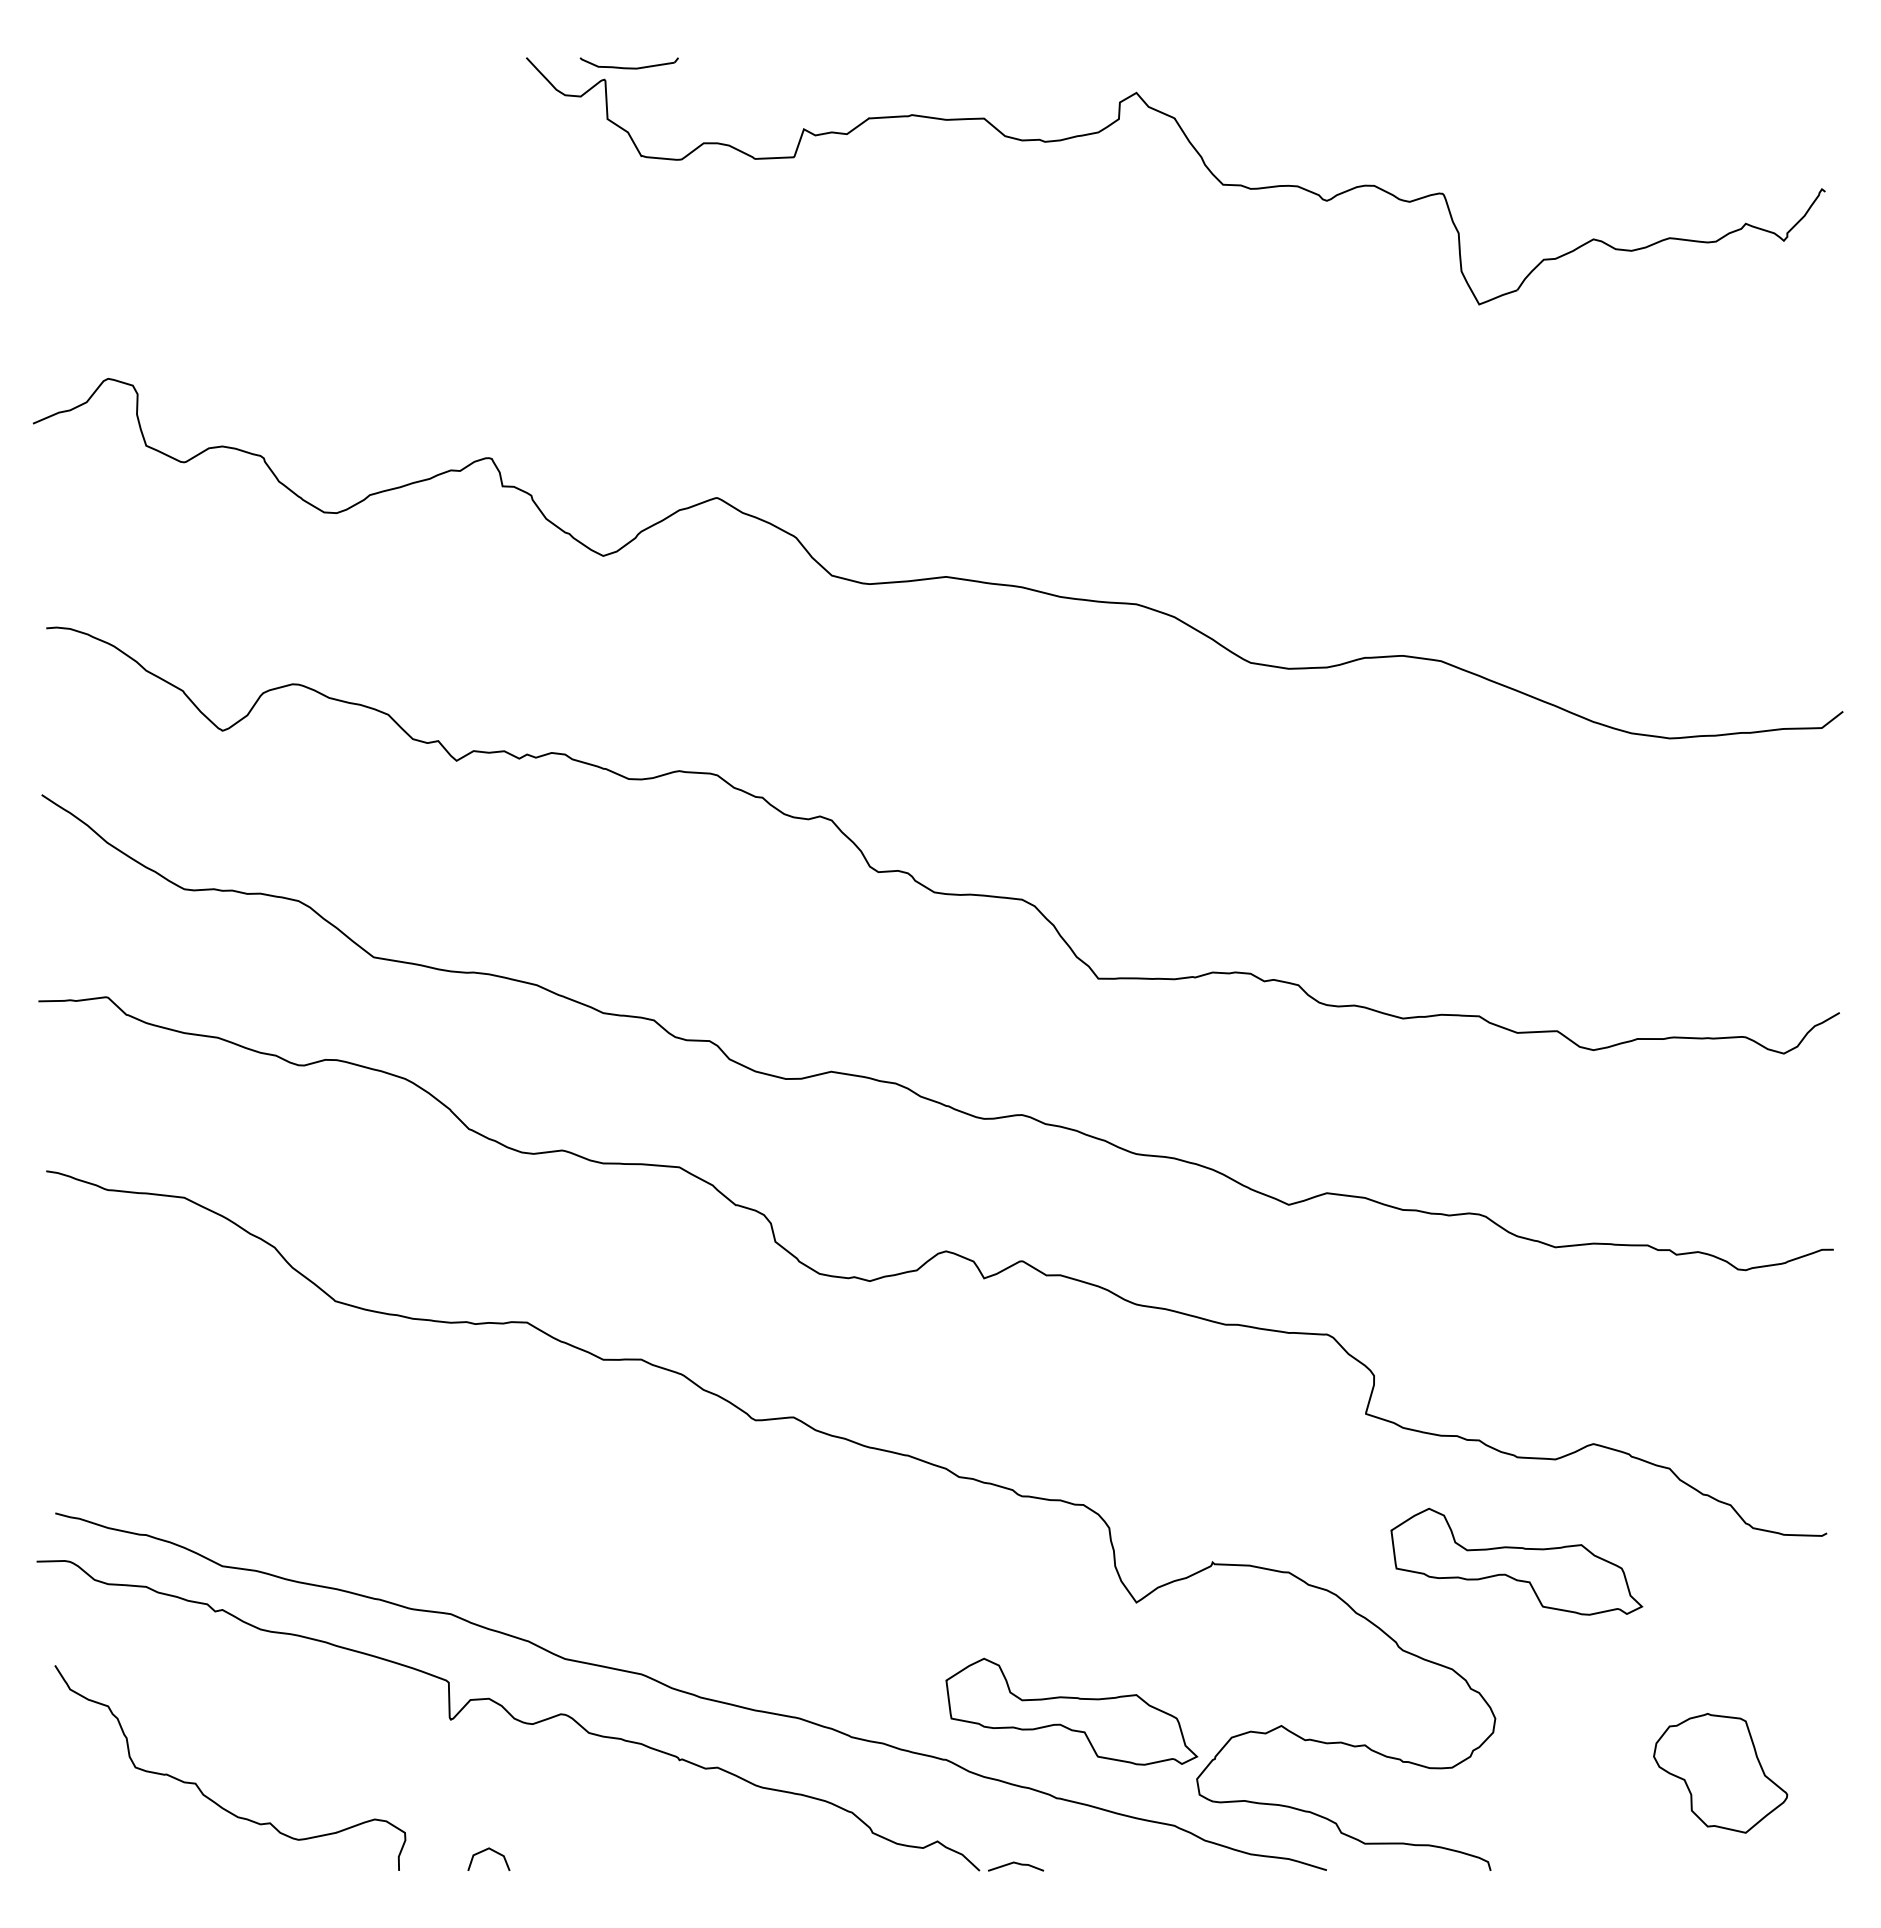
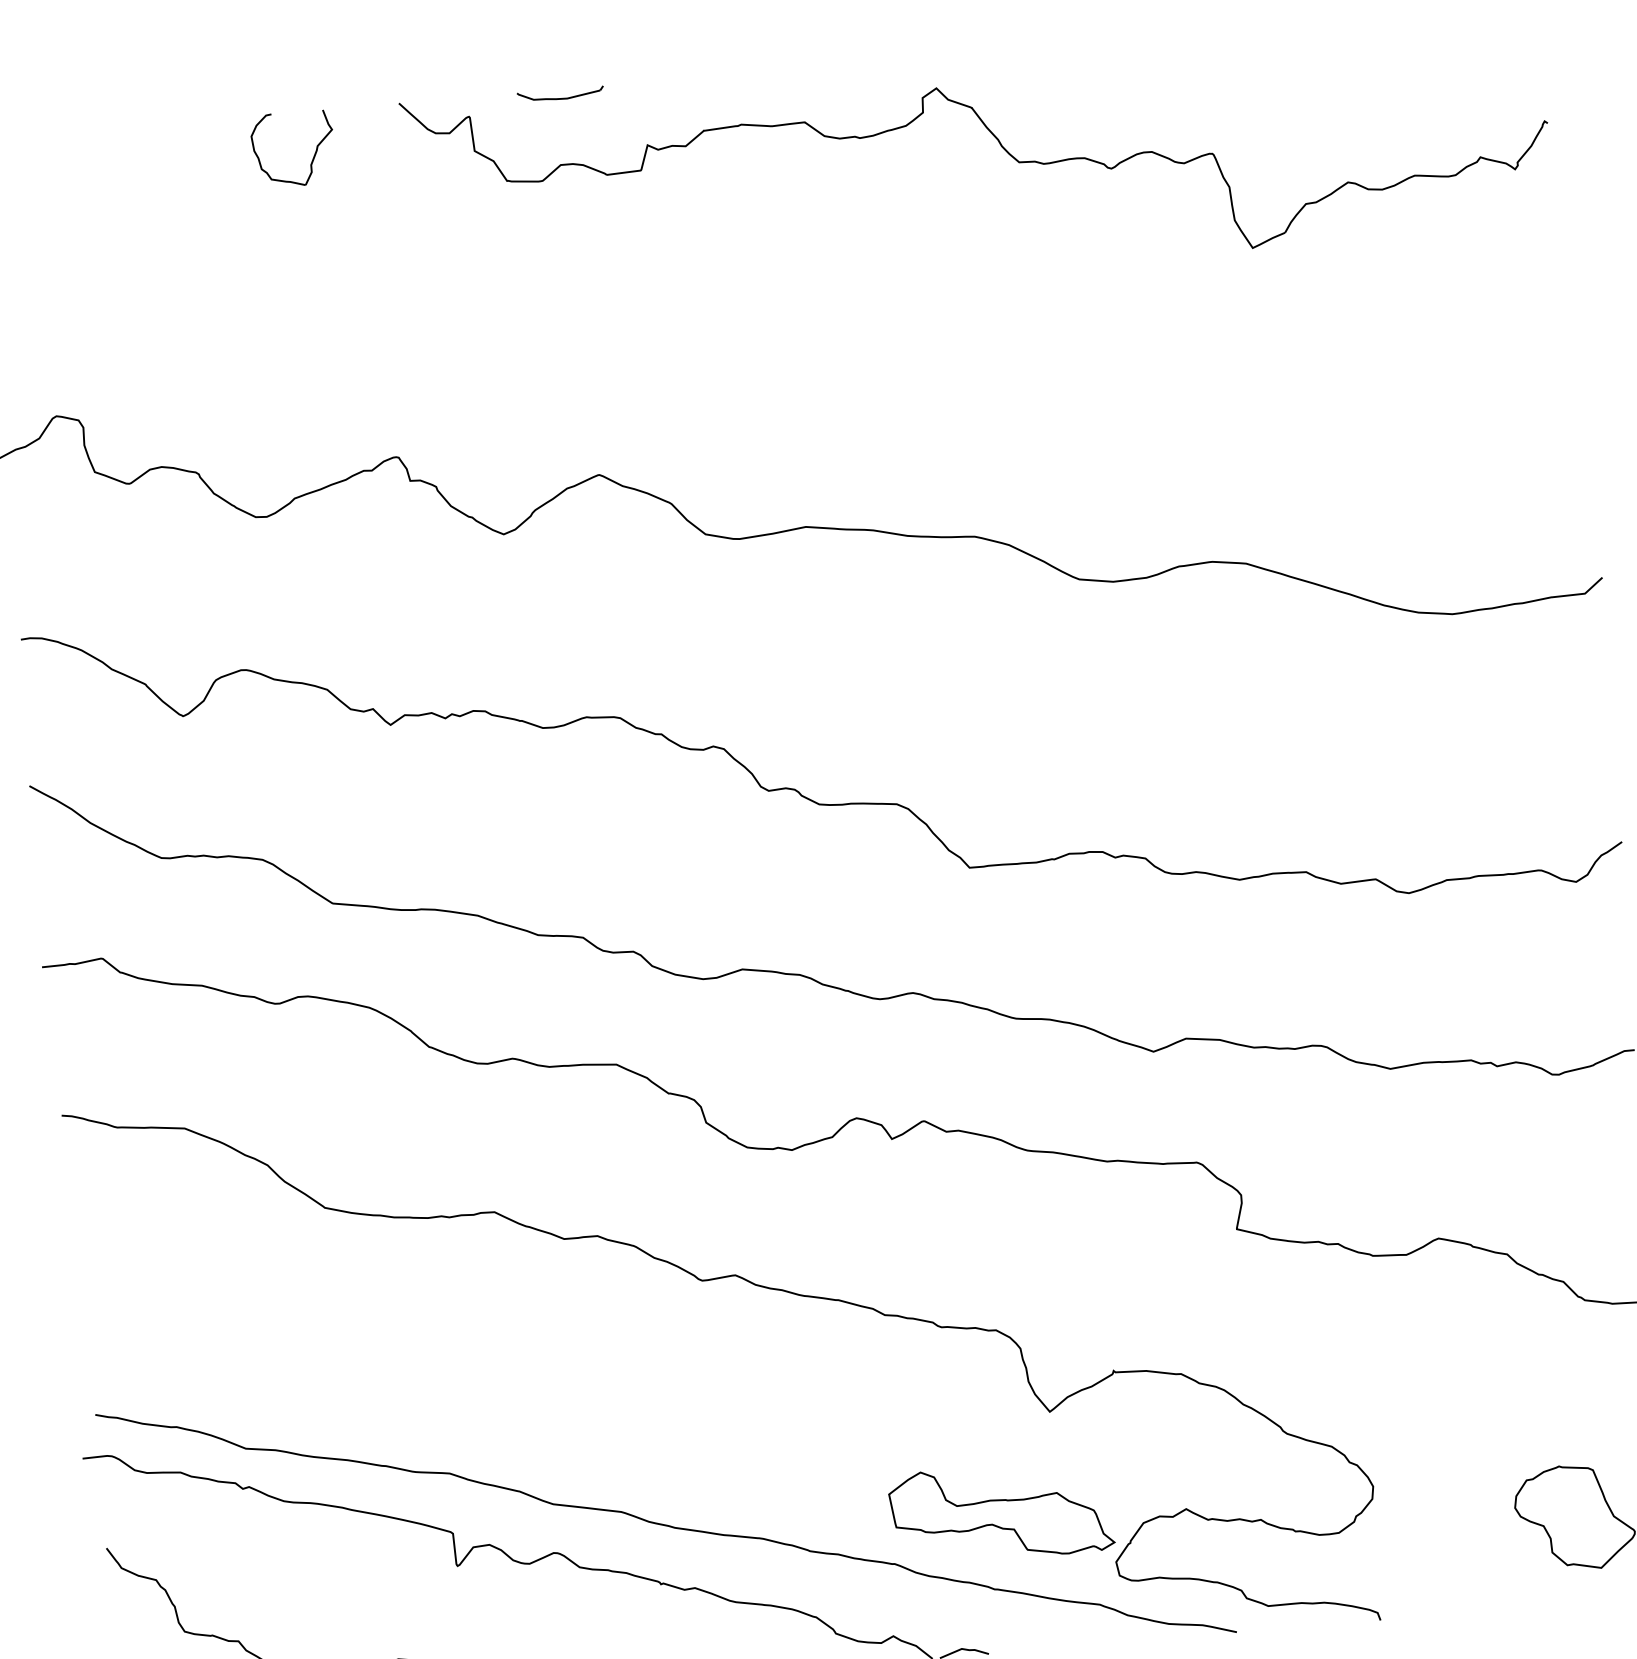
part: (628, 63) -> (559, 94), moved
part: (423, 111) -> (312, 158), added
part: (1516, 1561) -> (1379, 1347), removed

